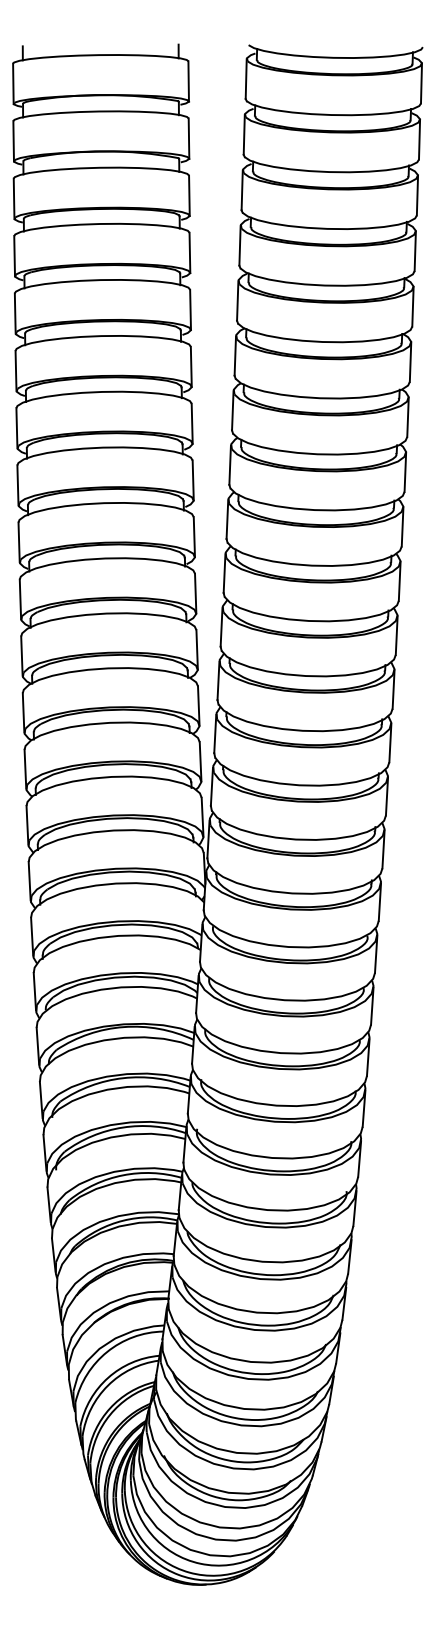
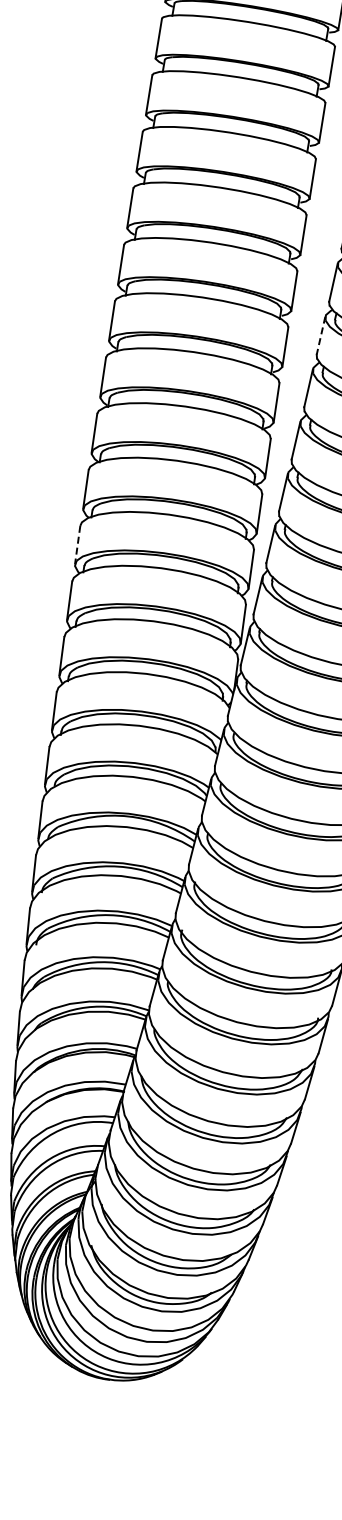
line: (227, 520) -> (320, 336), solid -> dashed
line: (25, 769) -> (77, 545), solid -> dashed

